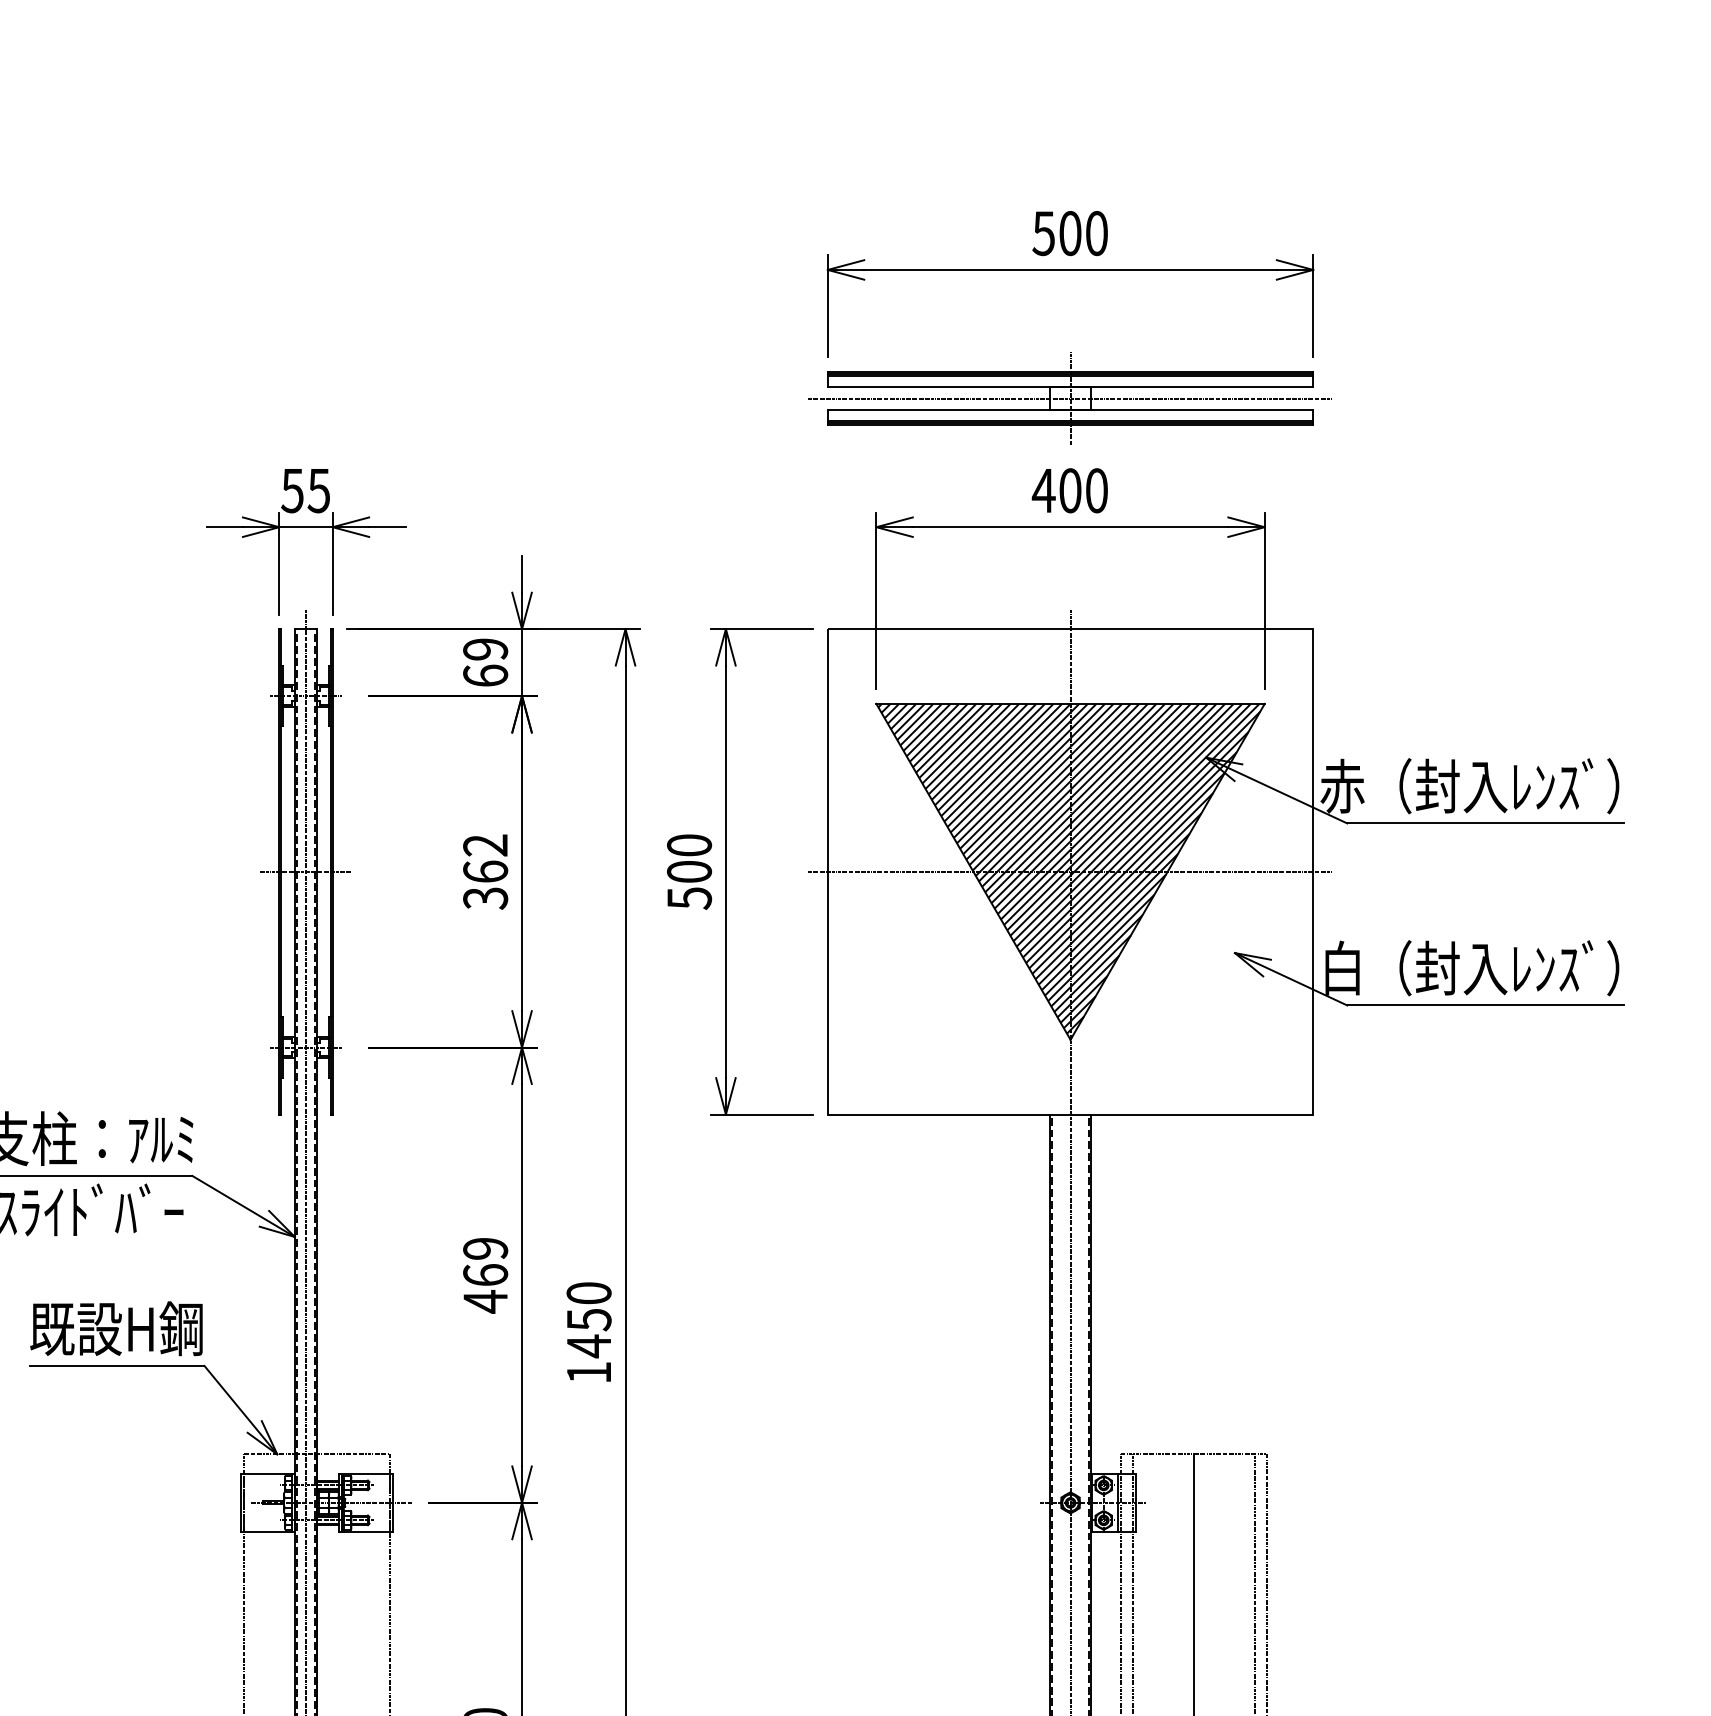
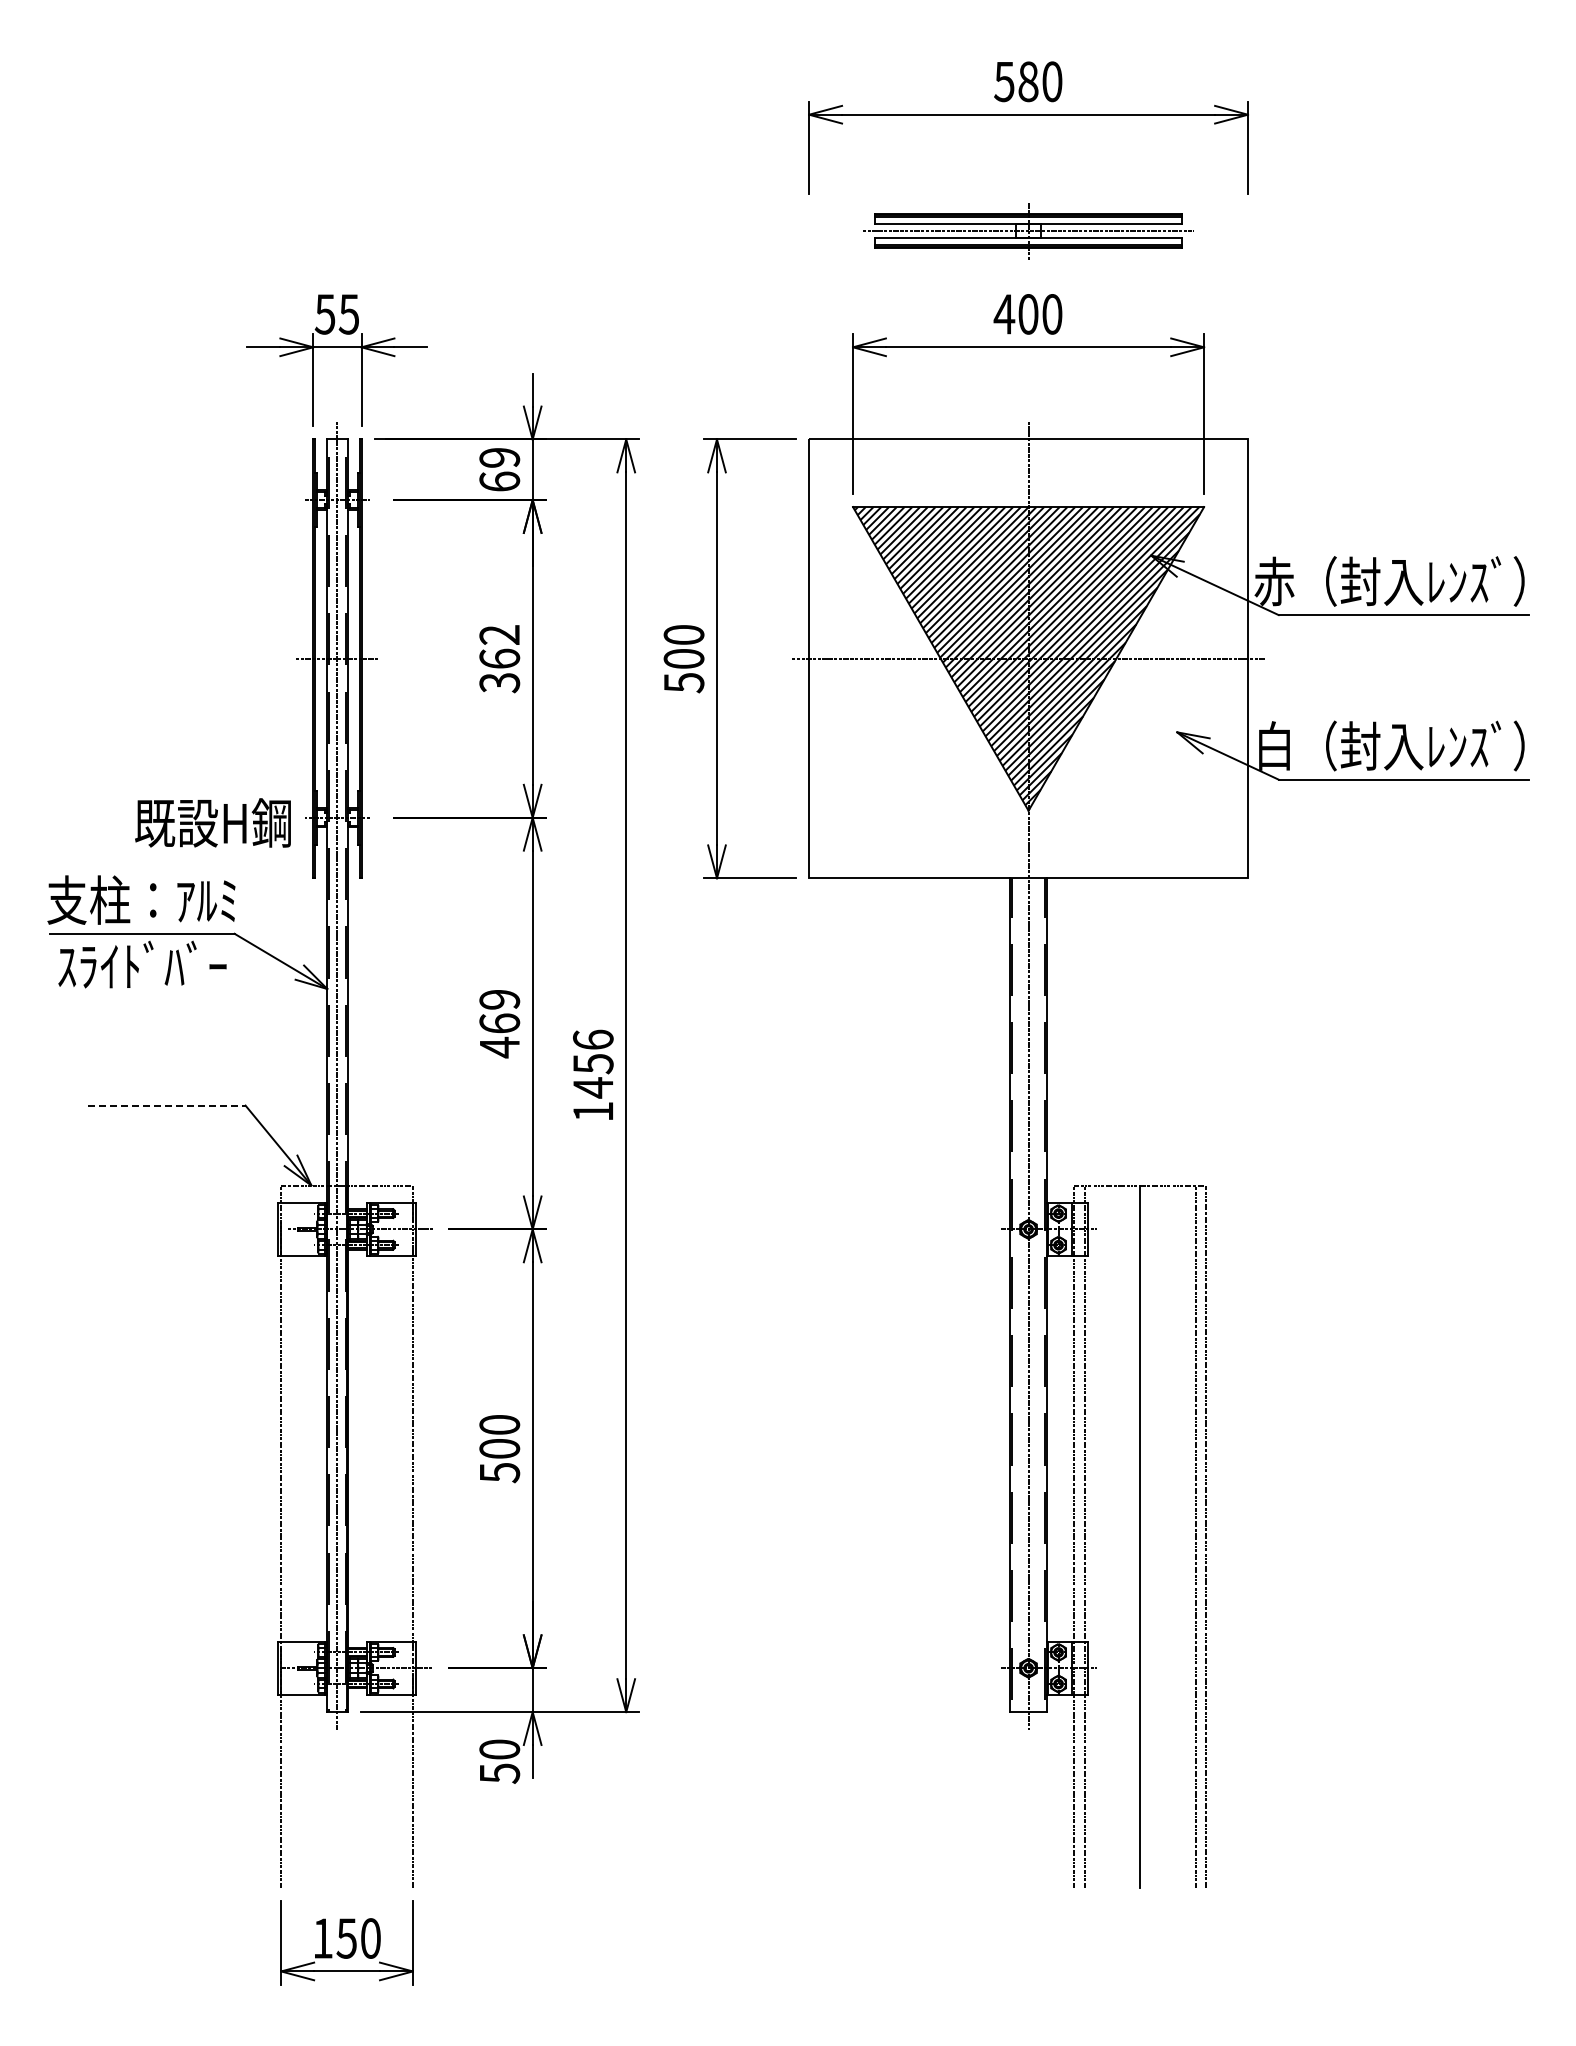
text: (1070, 233) -> (1028, 81), 500 -> 580
part: (1070, 397) -> (1028, 230), size x0.7
text: (589, 1292) -> (593, 1039), 1450 -> 1456
text: (115, 1328) -> (212, 822), moved
line: (117, 1365) -> (166, 1105), solid -> dashed

